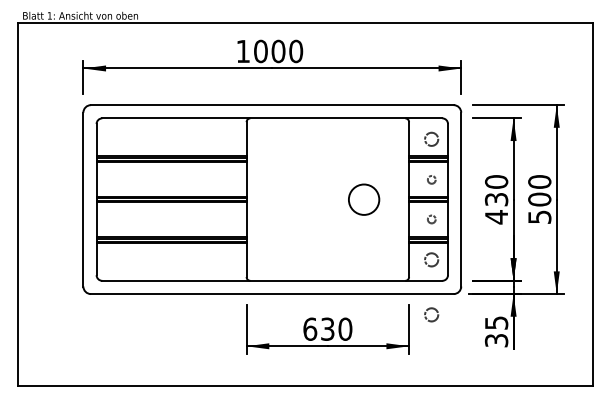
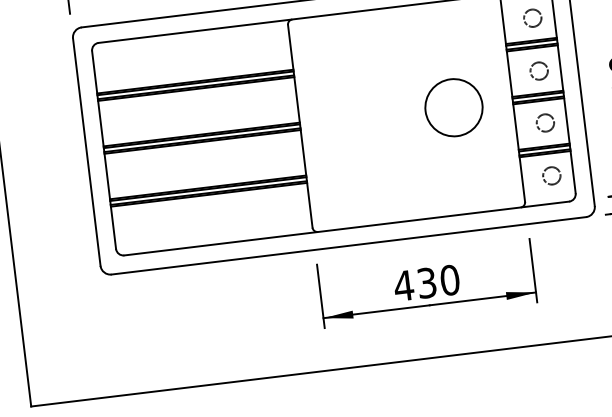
circle: (431, 179) -> (538, 70), size x1.67
circle: (363, 199) -> (453, 107), size x1.43
circle: (431, 219) -> (545, 123), size x1.67
circle: (431, 314) -> (560, 247), removed
text: (309, 328) -> (402, 284), 630 -> 430

